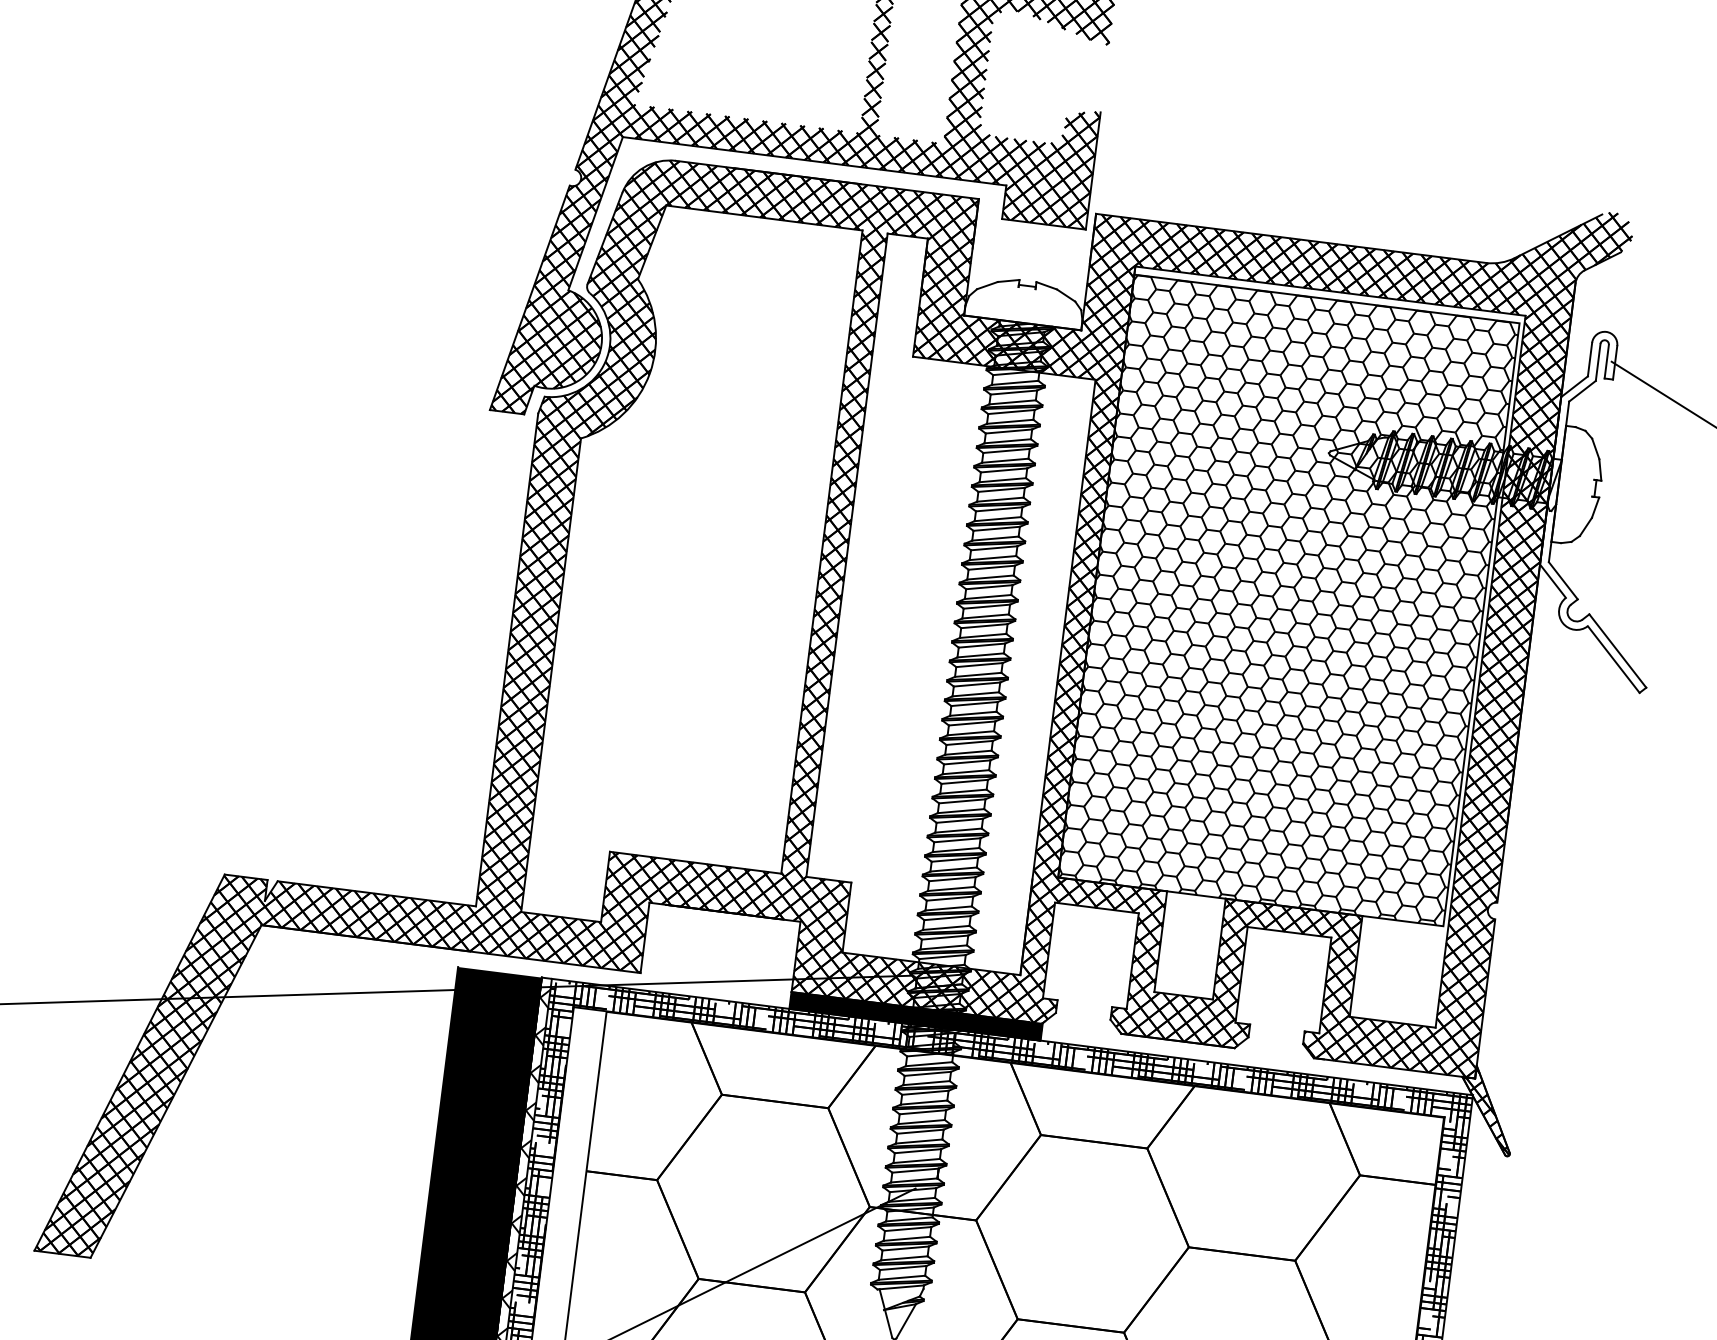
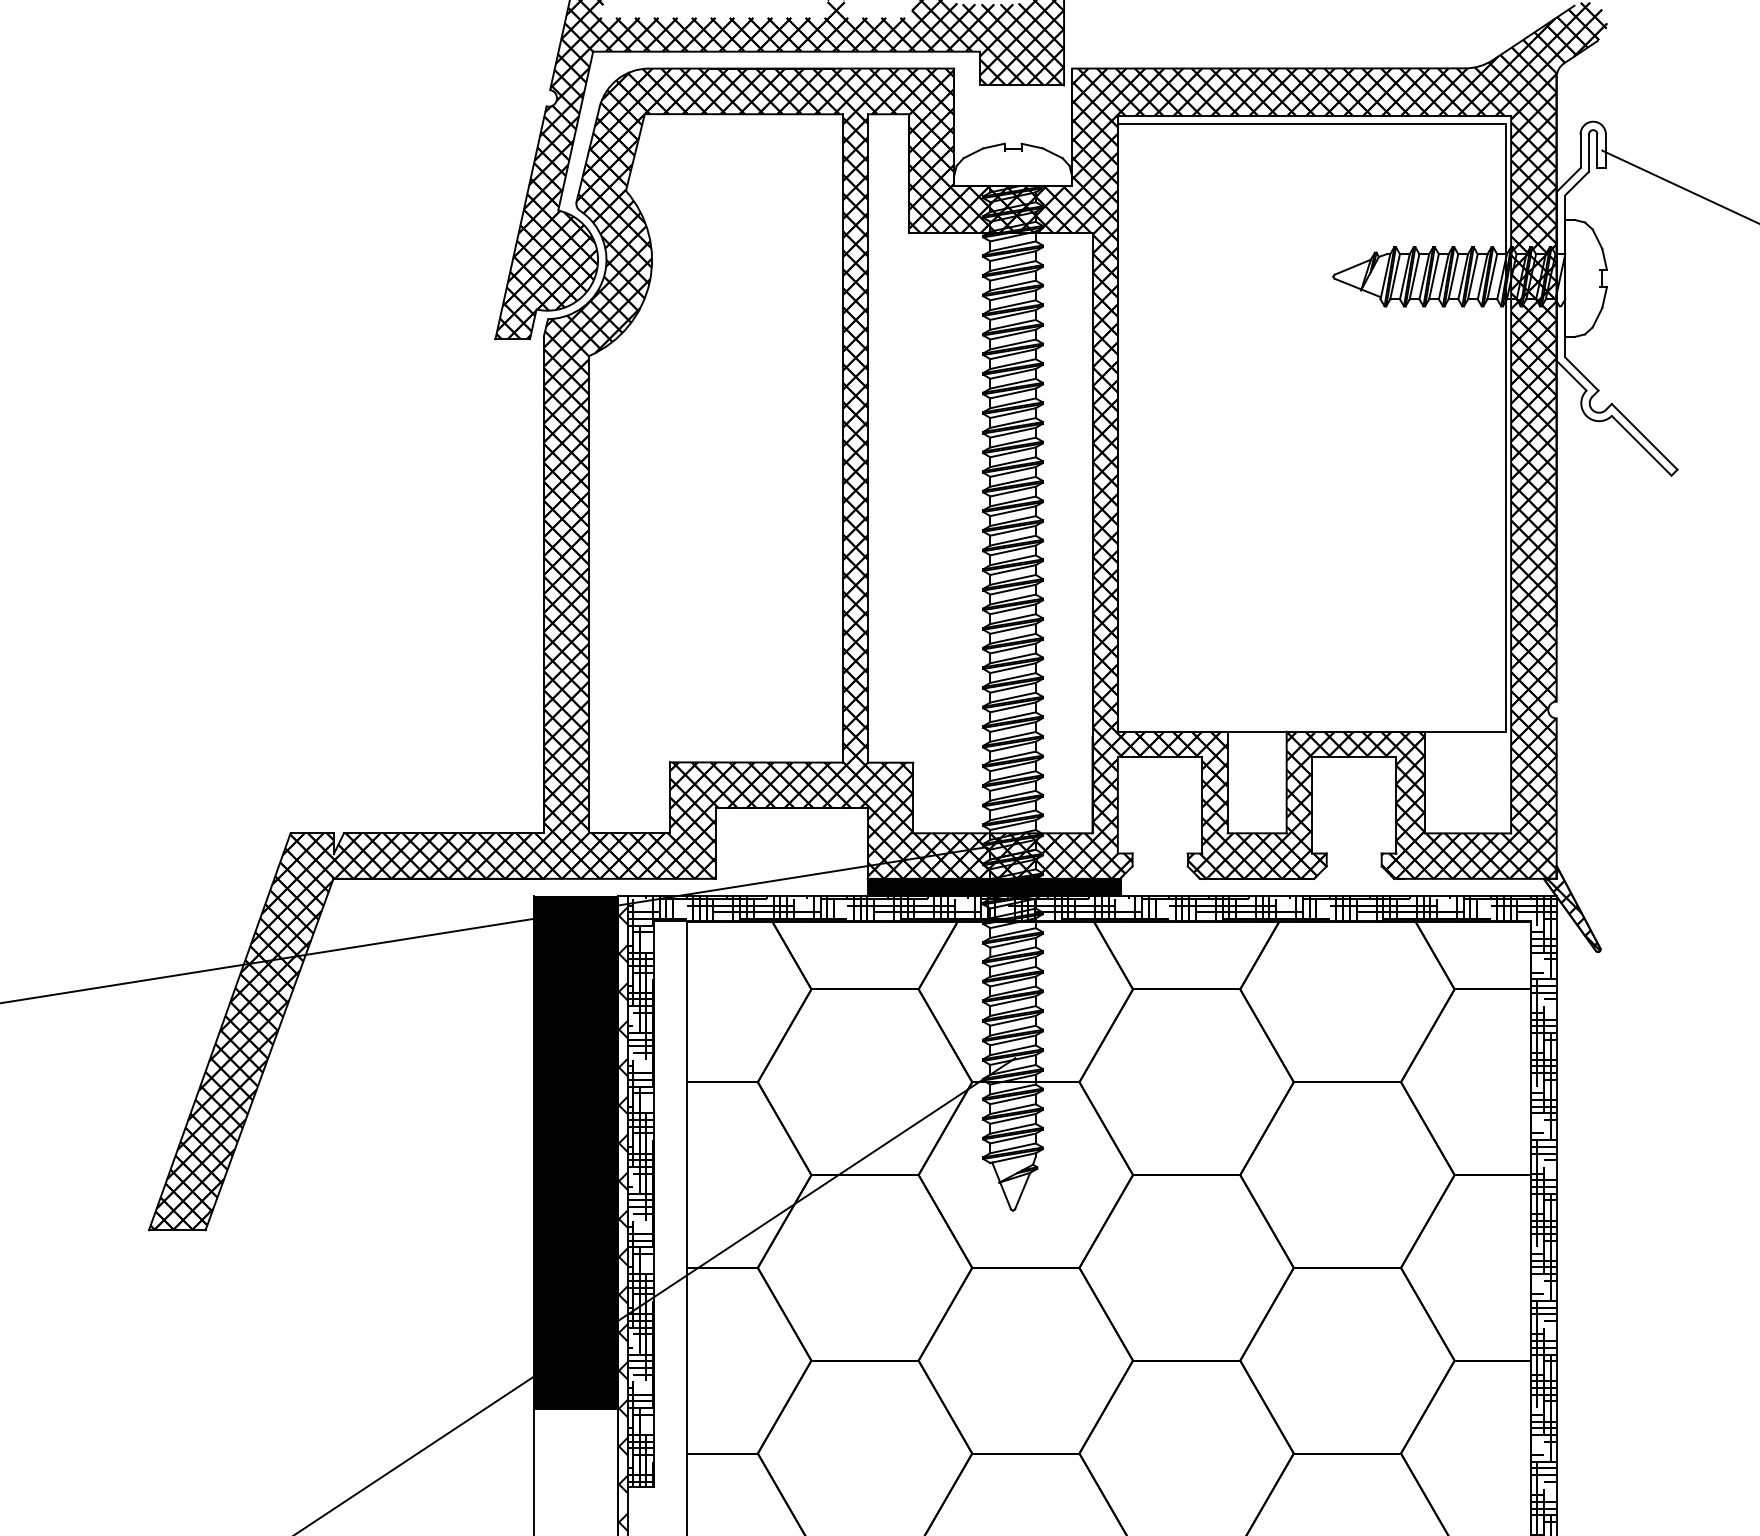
hatch: (1288, 599) -> (1311, 427), removed

